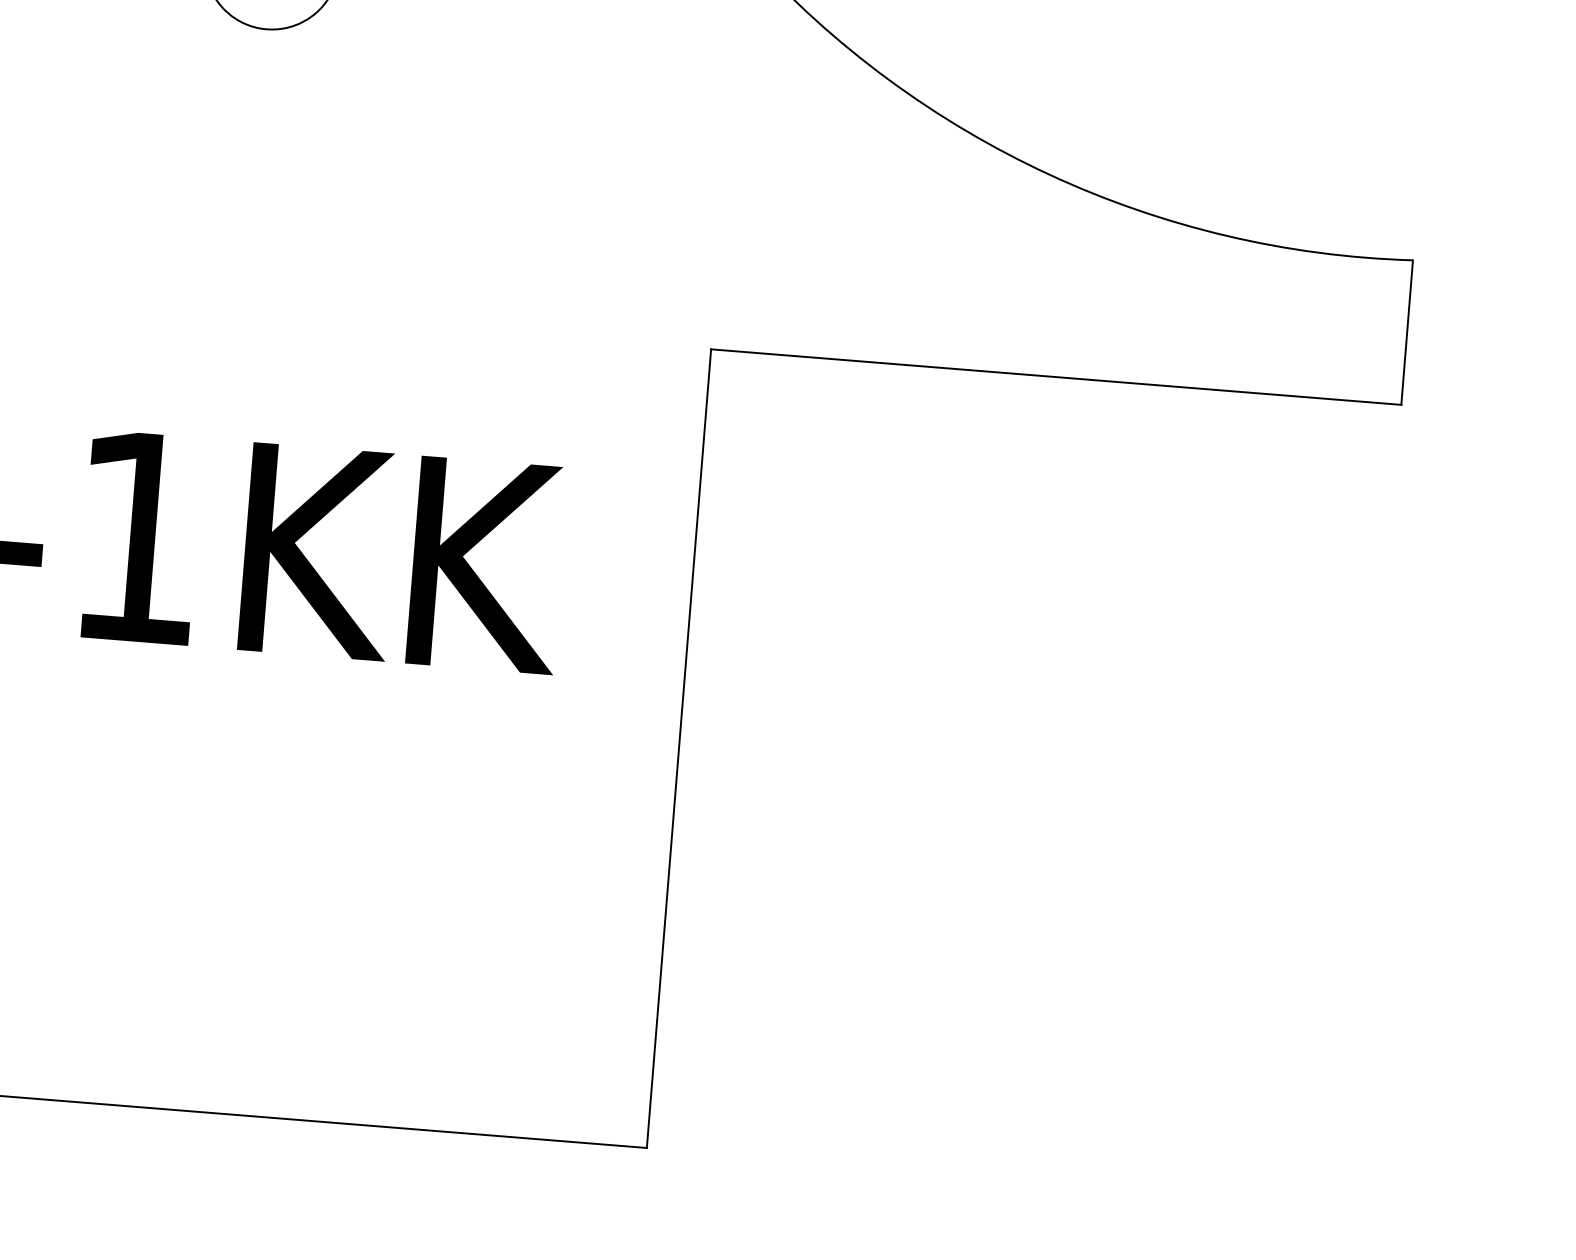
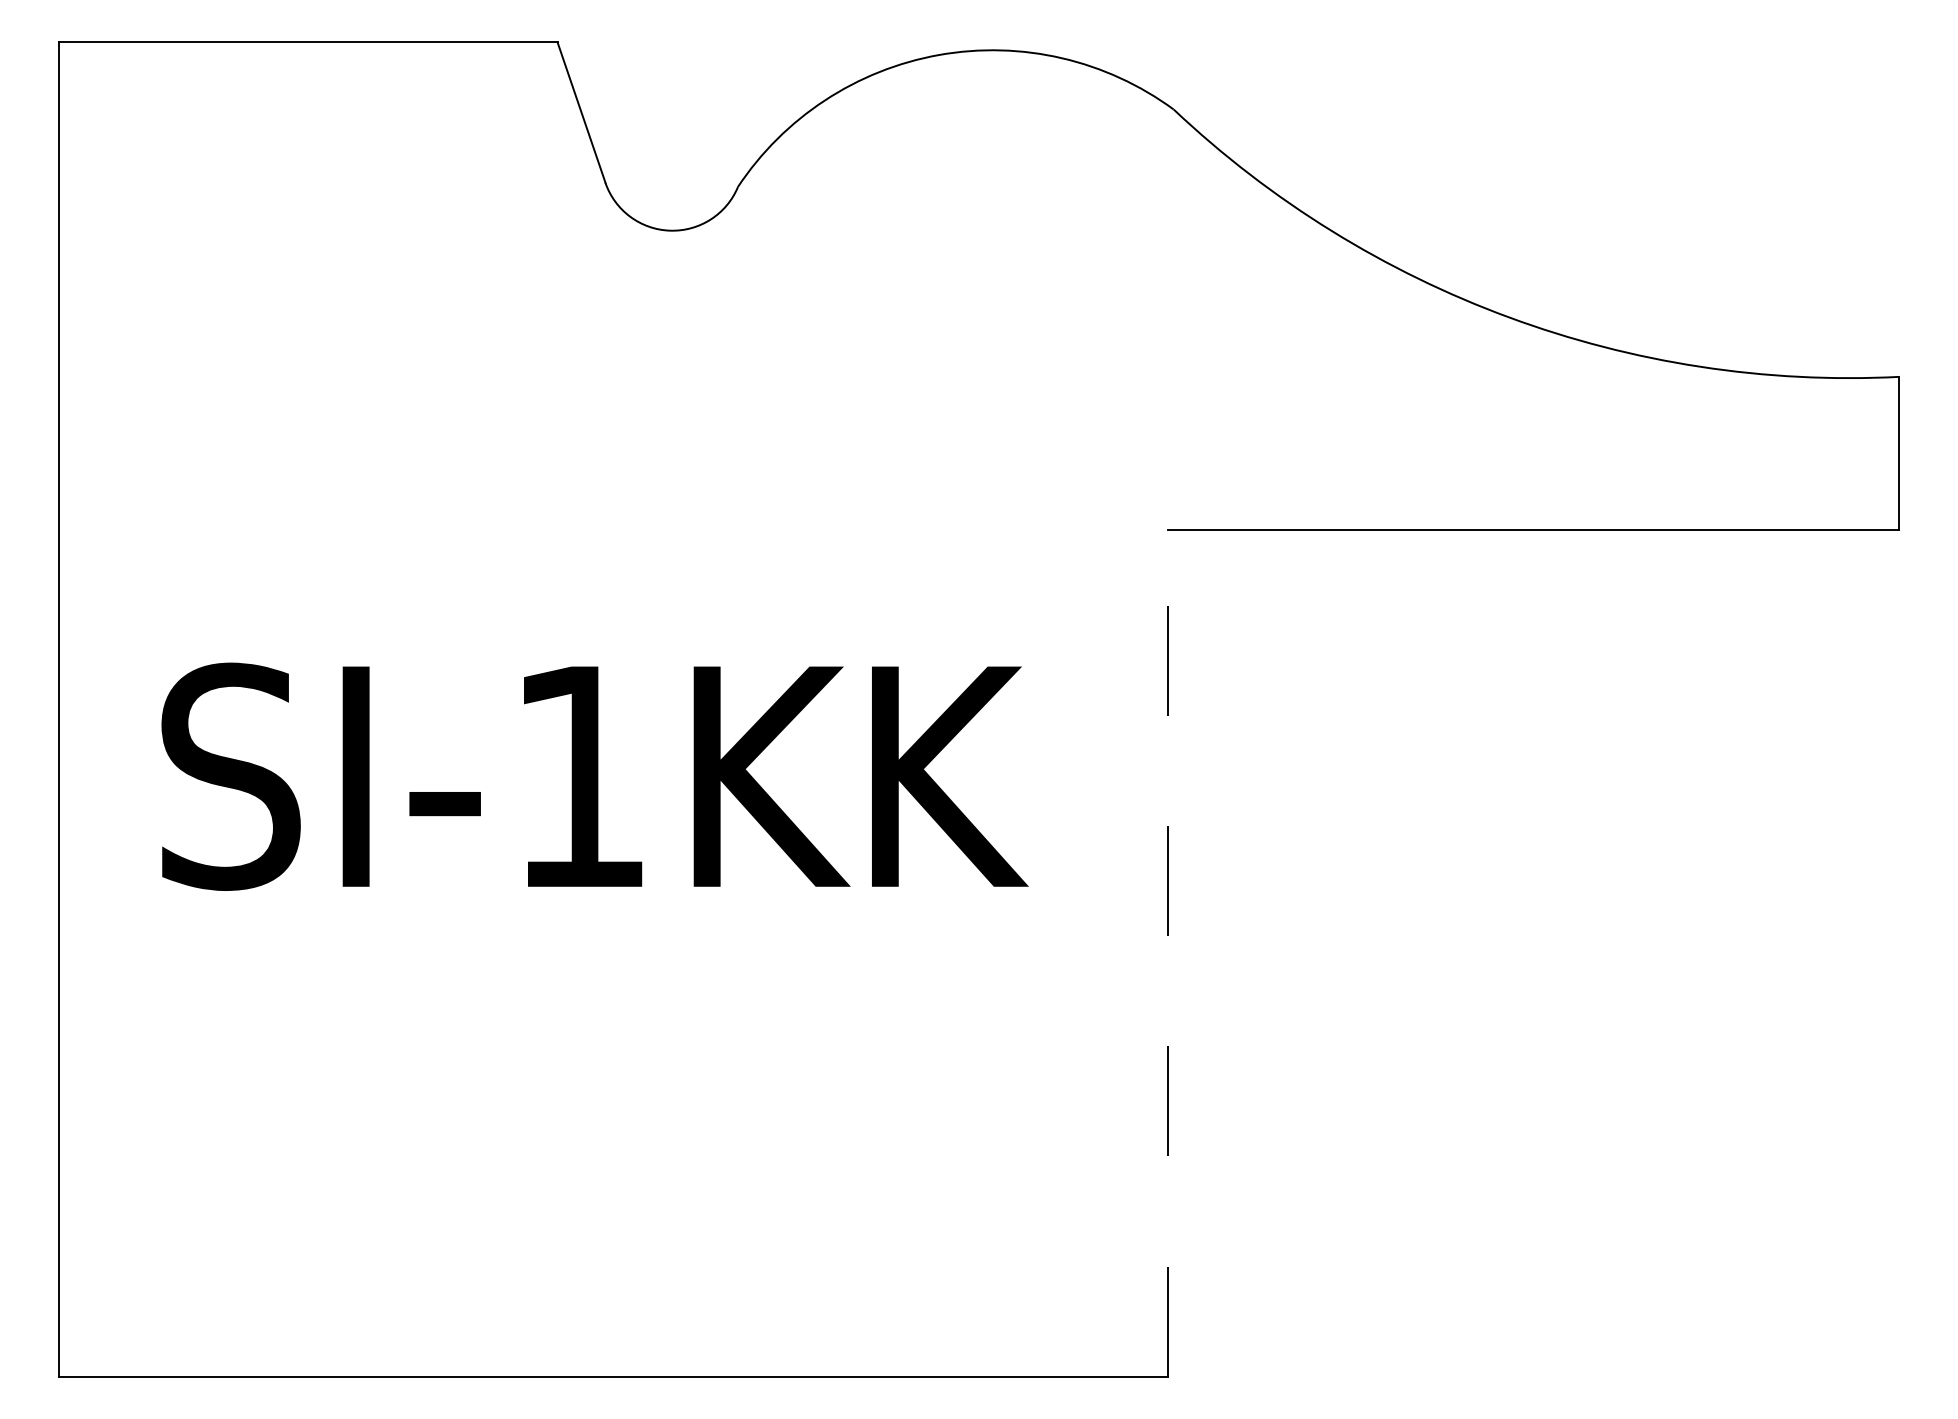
line: (678, 747) -> (1167, 952), solid -> dashed

